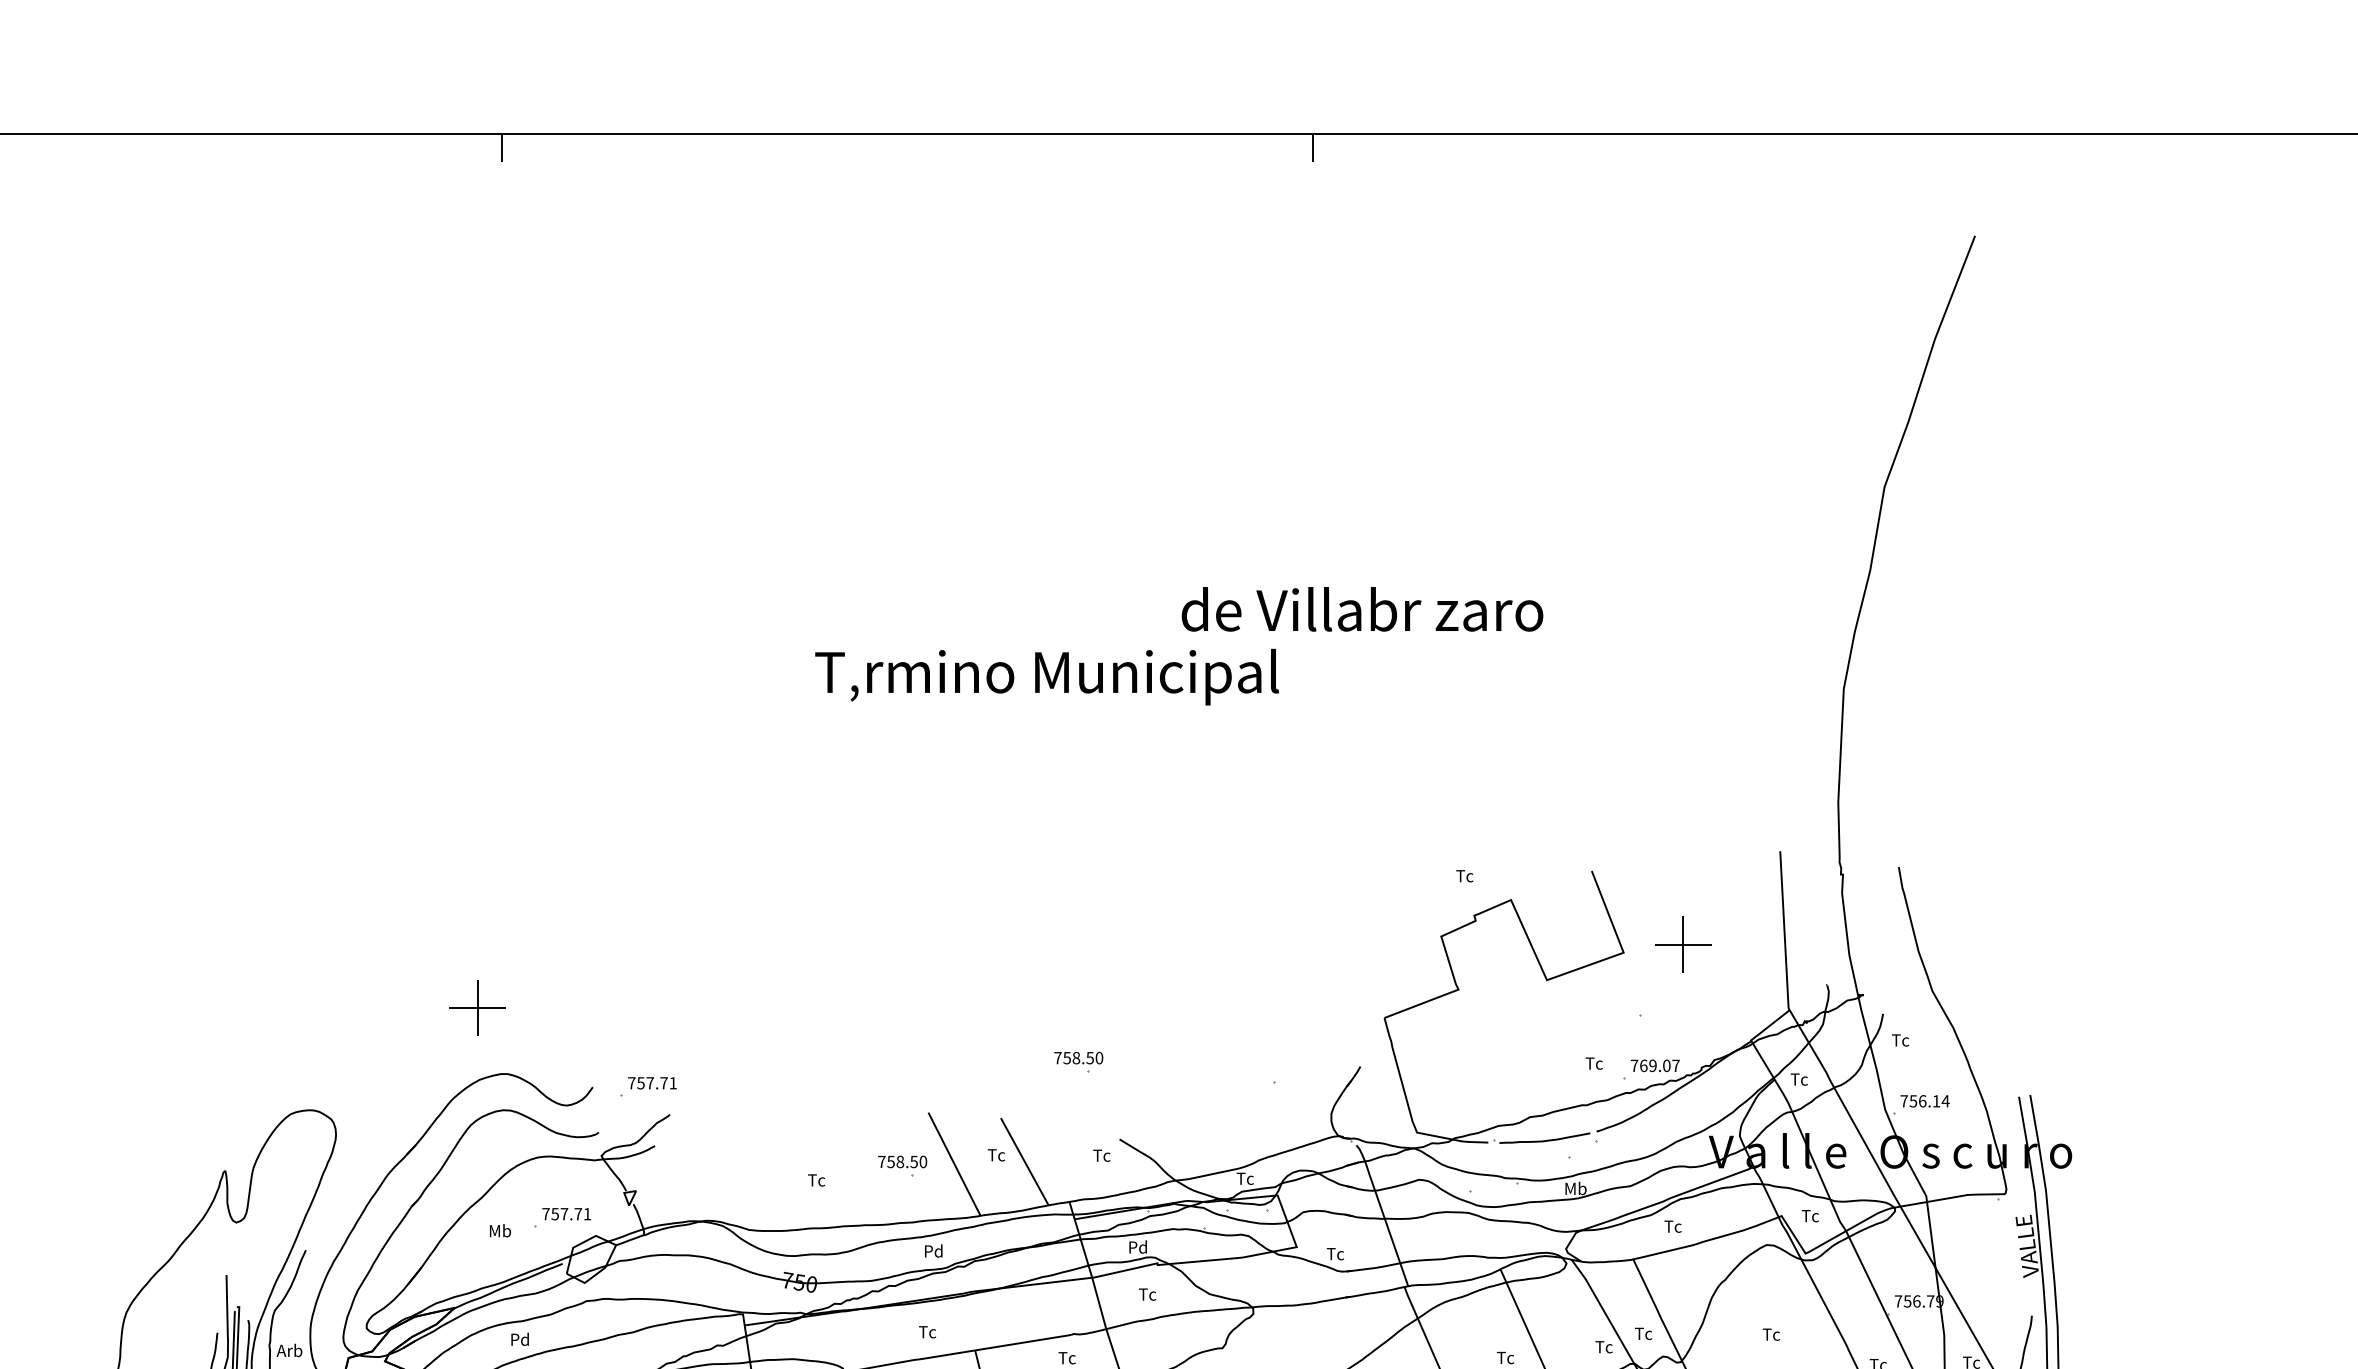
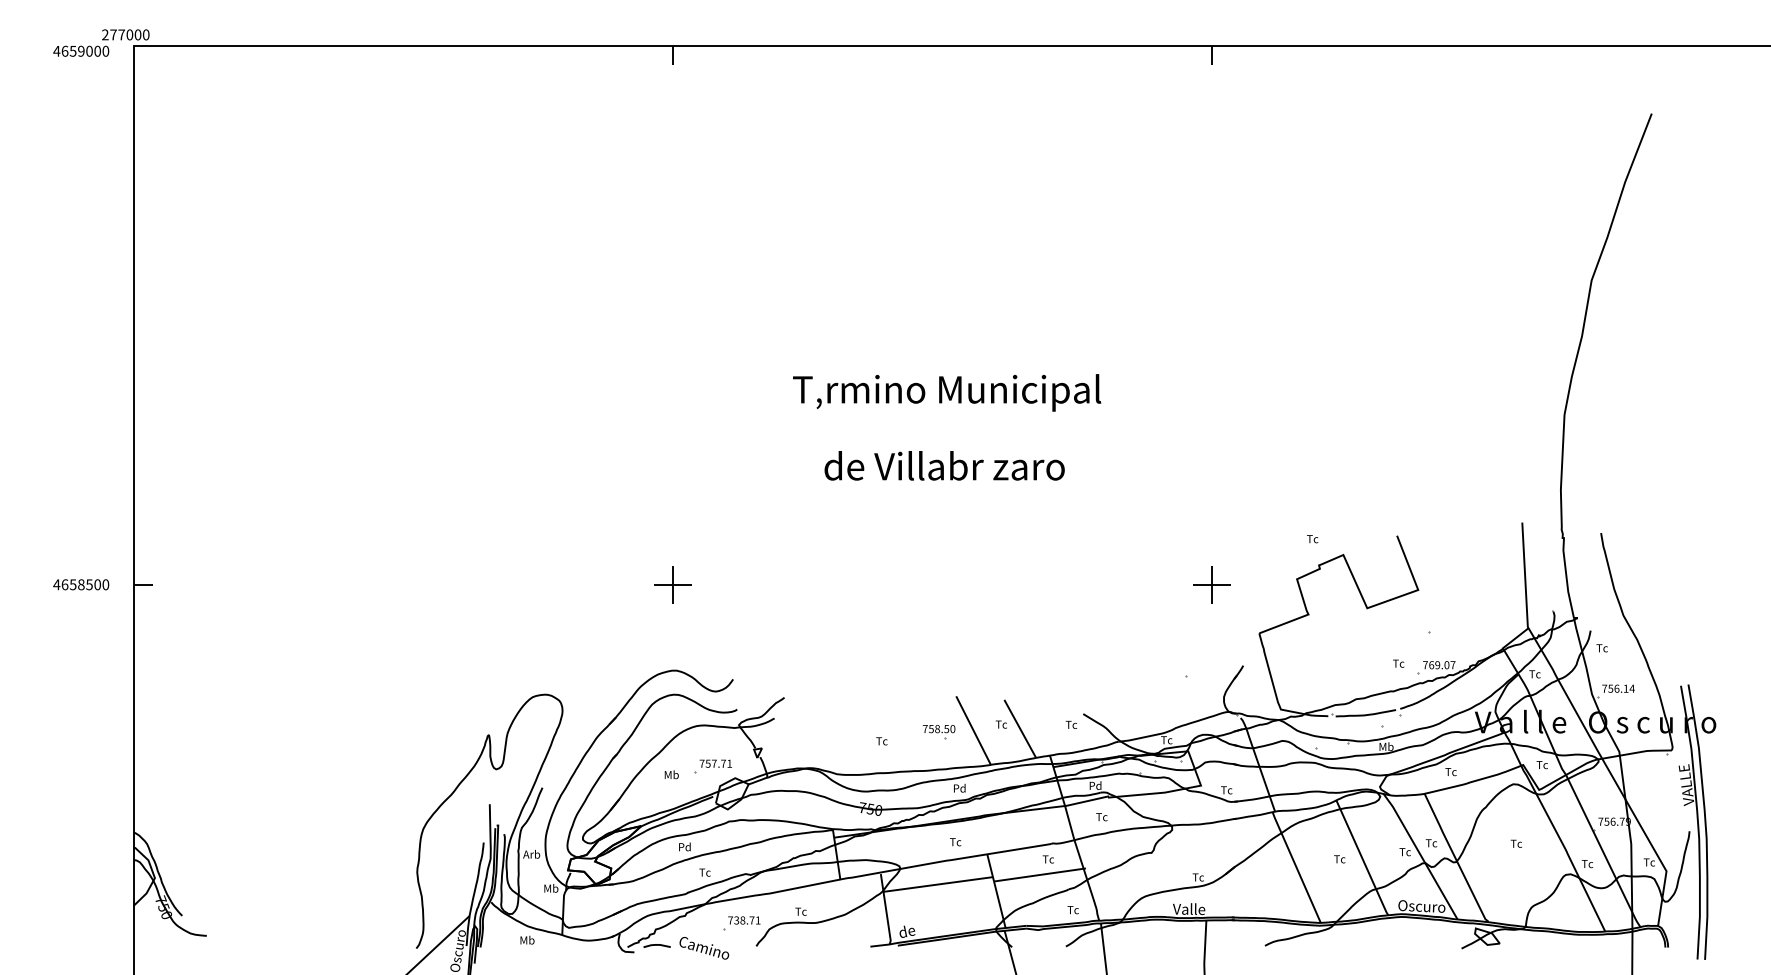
text: (1362, 608) -> (944, 465), moved
text: (1047, 676) -> (947, 392), moved
part: (1682, 944) -> (1211, 584), moved
part: (477, 1007) -> (672, 584), moved
part: (1077, 1063) -> (1055, 663), removed
part: (647, 1087) -> (769, 679), removed

